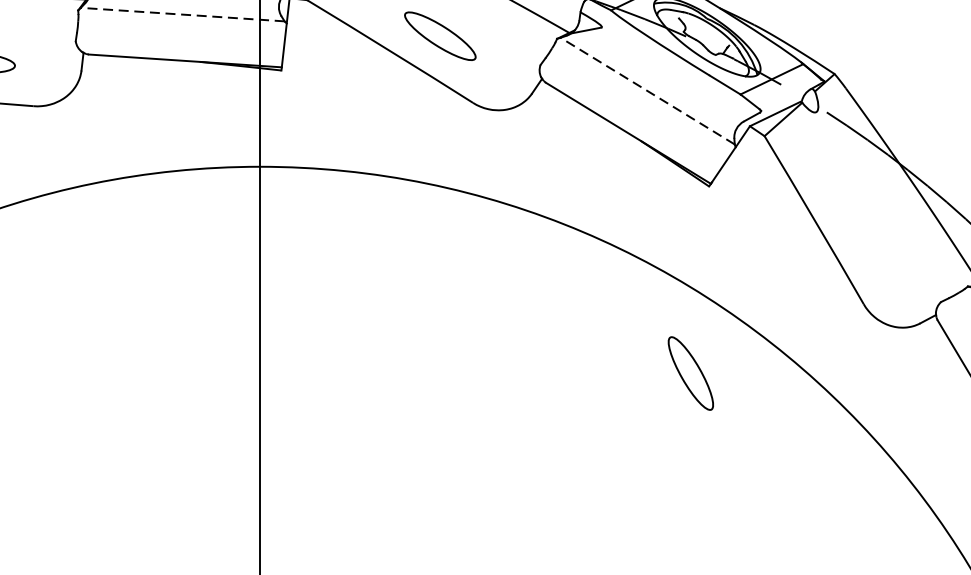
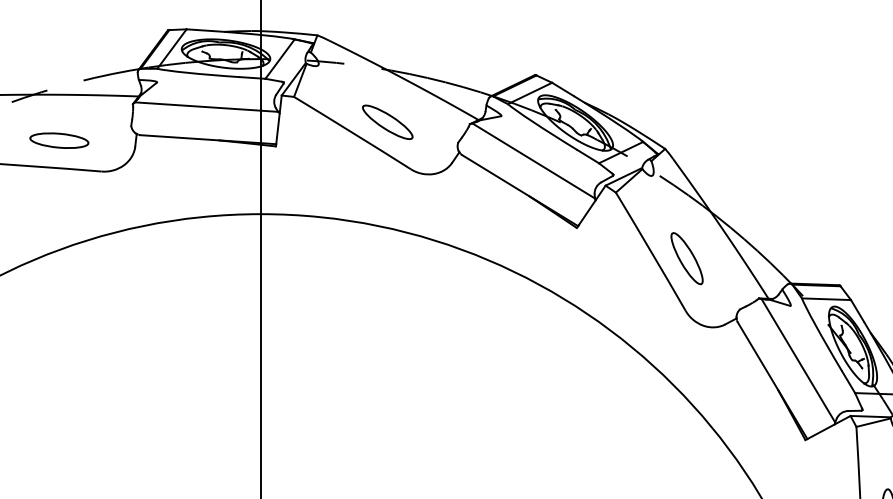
line: (182, 15) -> (206, 107), dashed -> solid
line: (647, 90) -> (533, 160), dashed -> solid
part: (690, 373) -> (686, 258), moved

